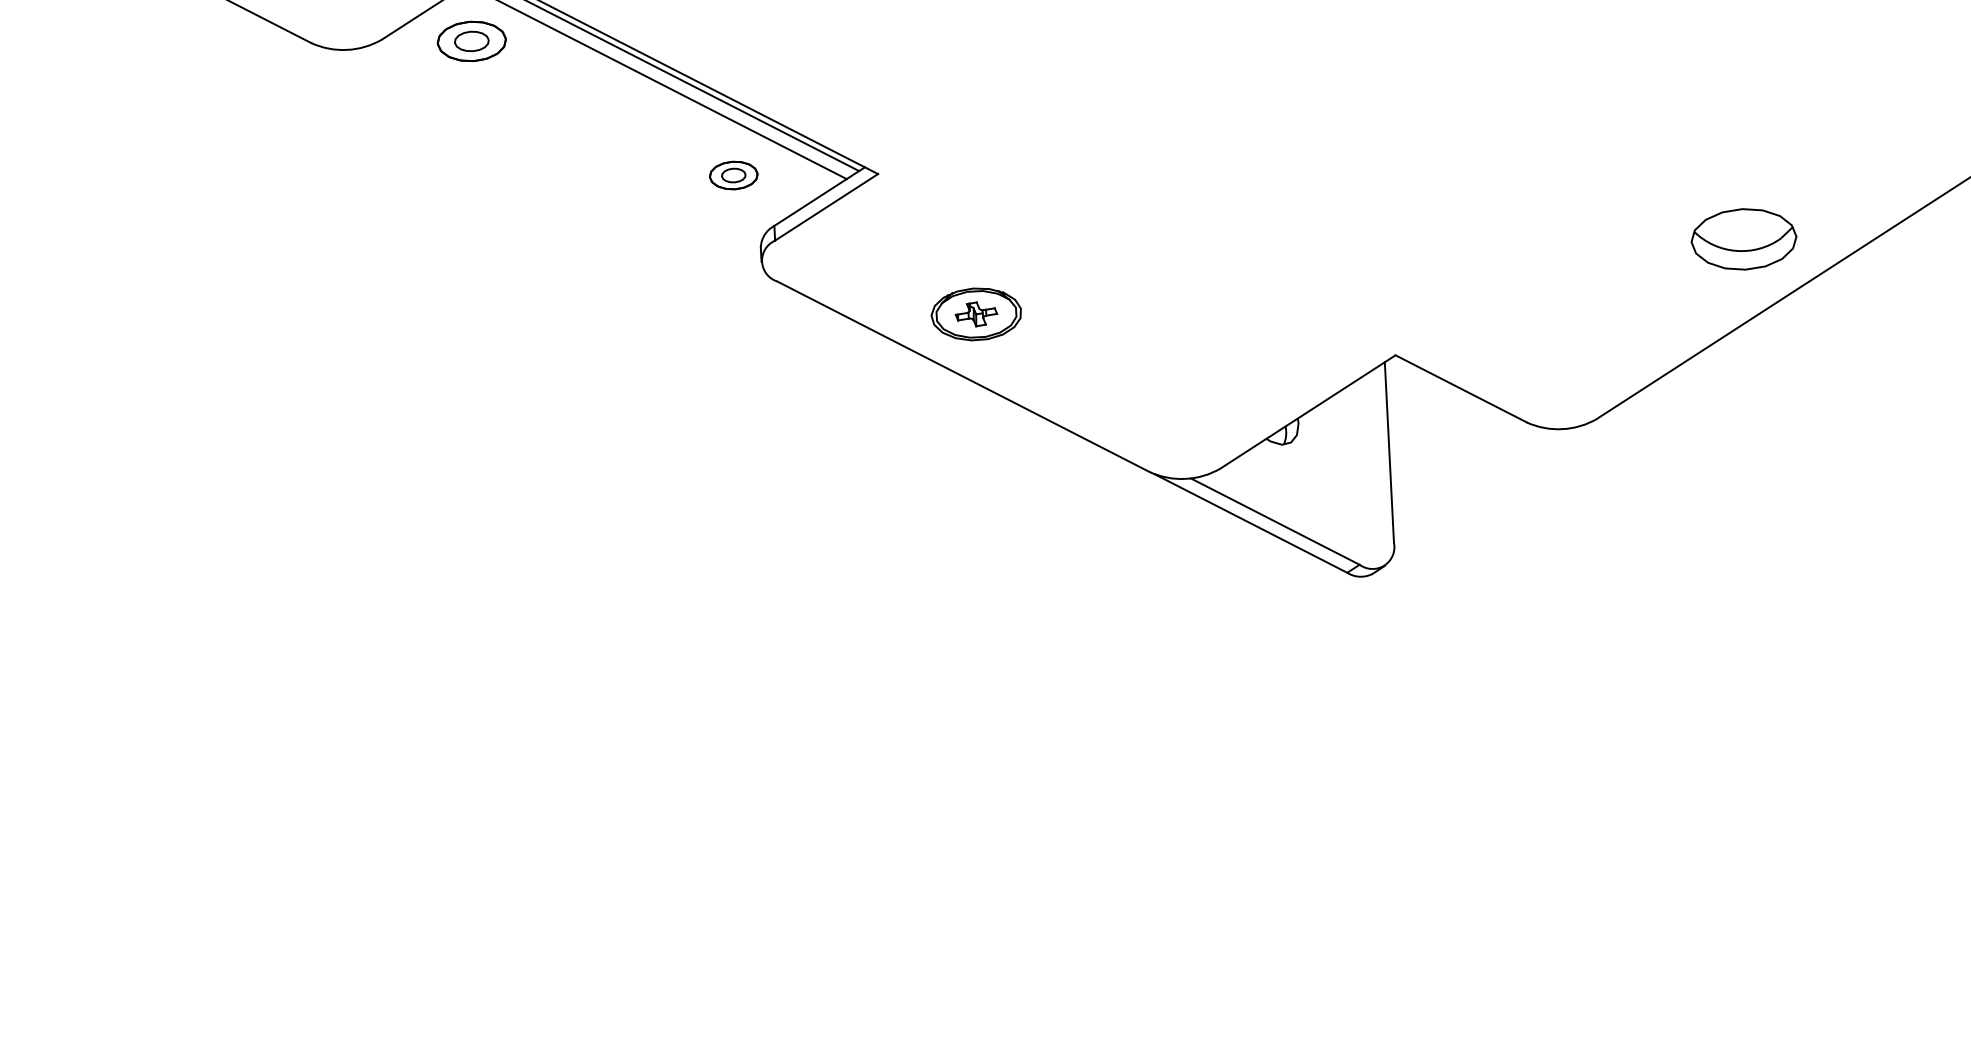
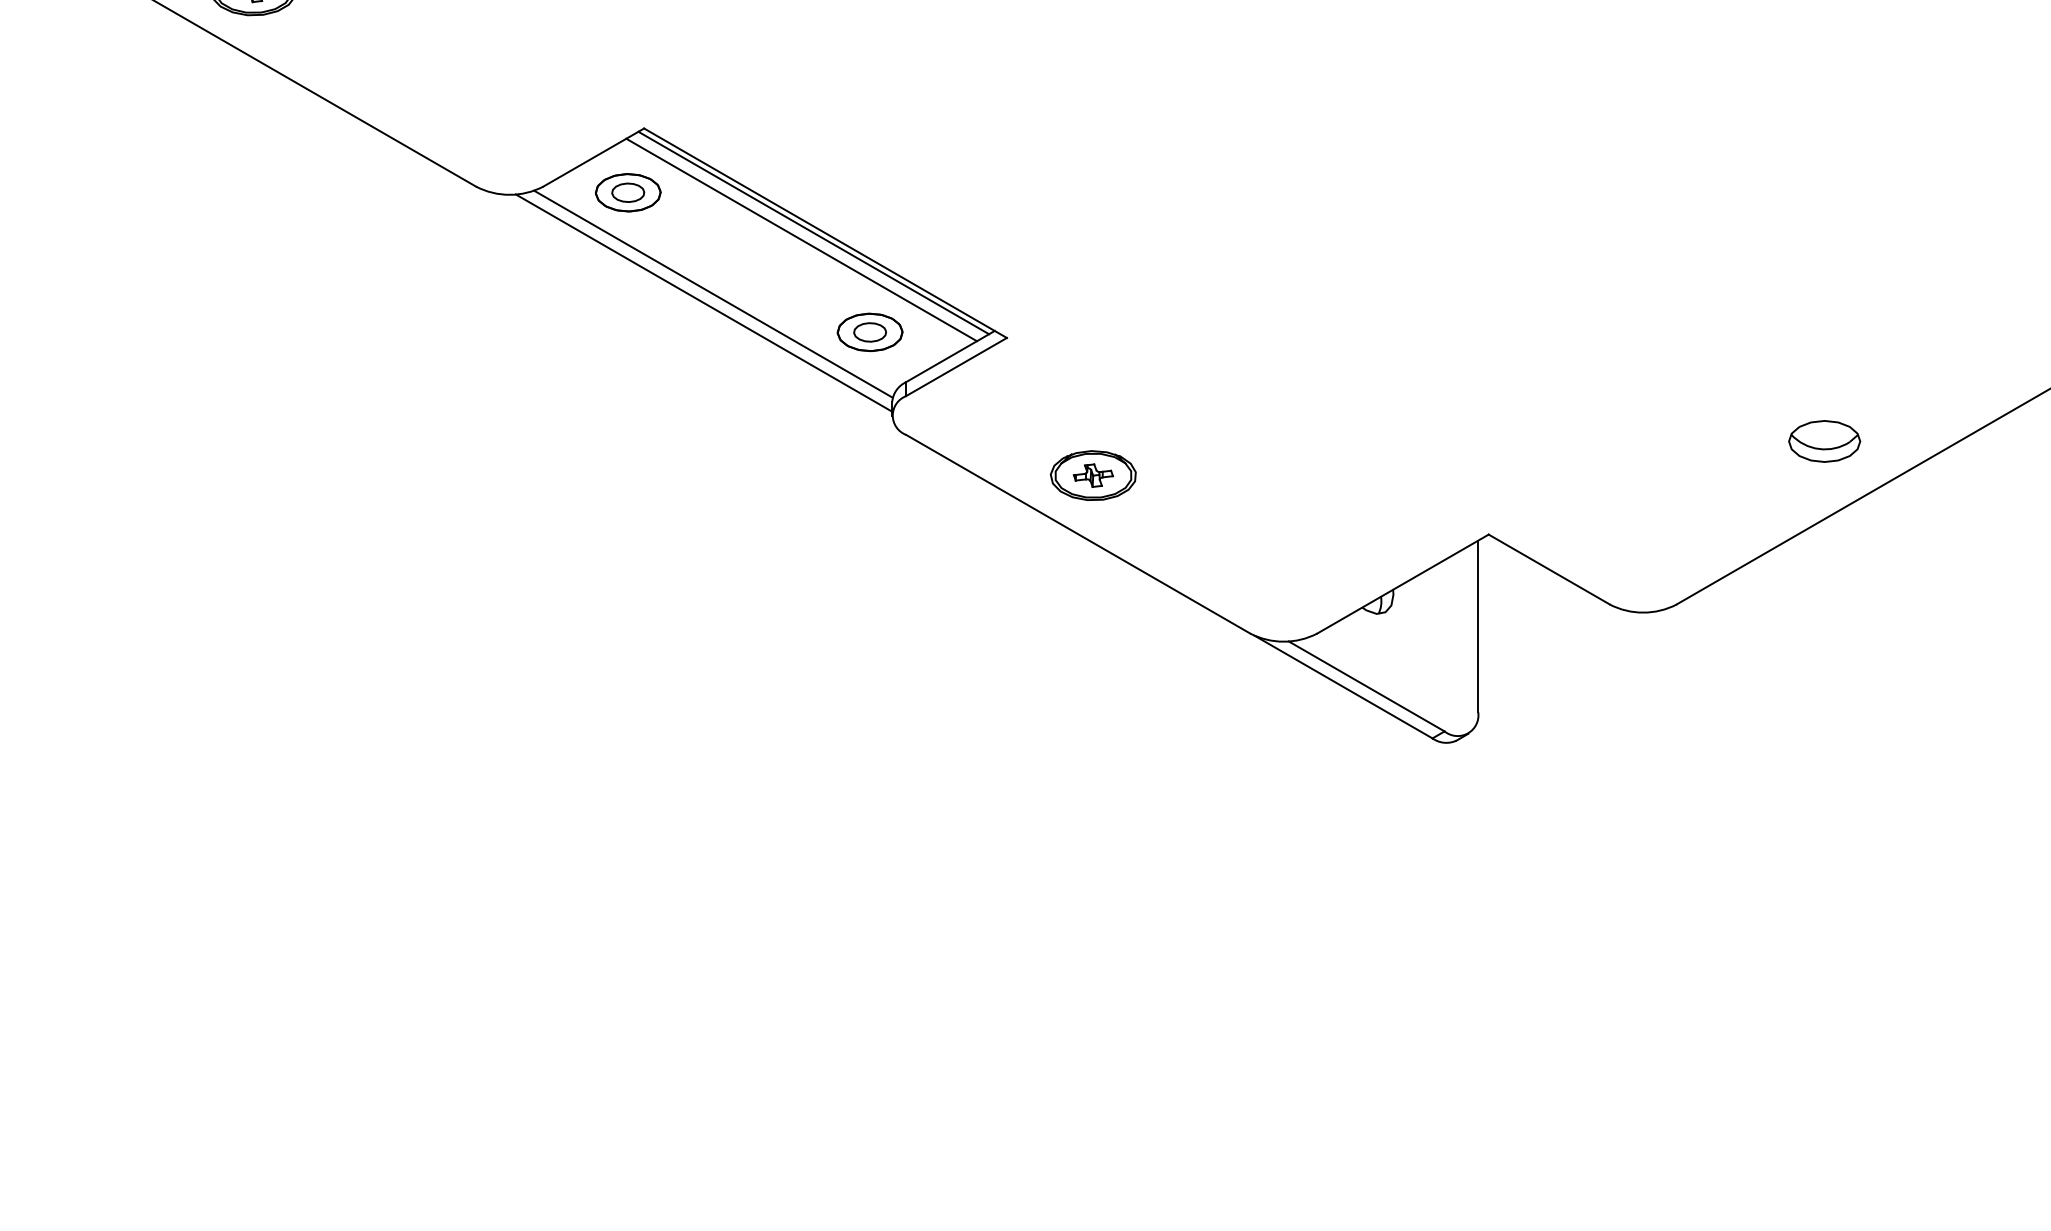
line: (566, 142) -> (713, 293), added
line: (556, 152) -> (703, 302), added
part: (733, 175) -> (869, 332), size x1.43
part: (1743, 239) -> (1824, 441), size x0.71

